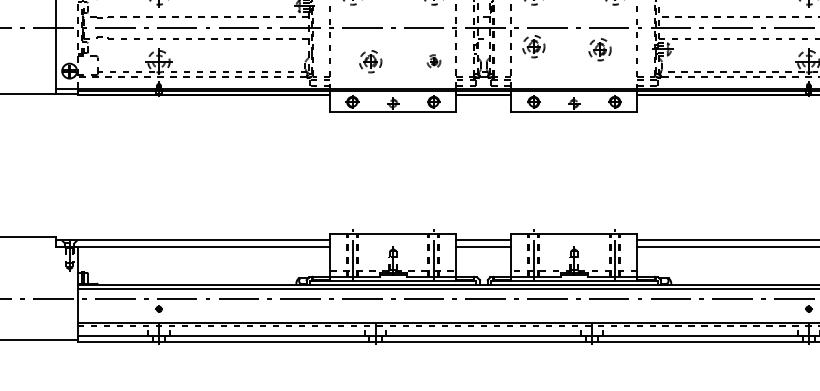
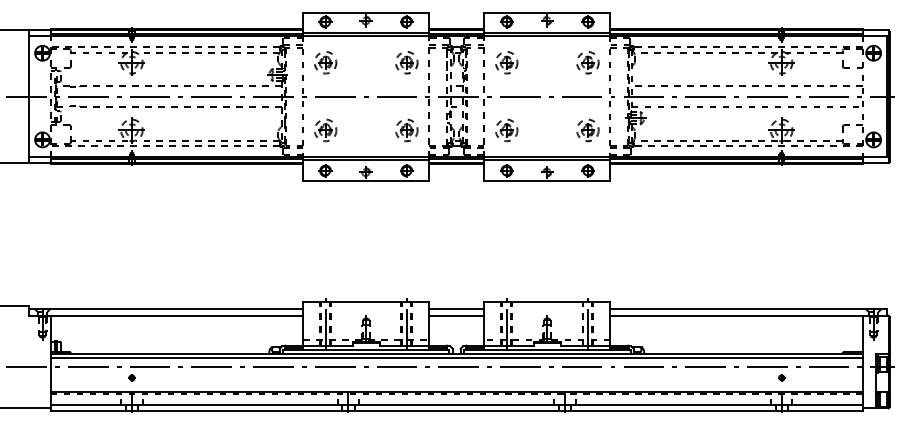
part: (533, 46) -> (506, 130), moved
part: (599, 49) -> (587, 130), moved
part: (370, 61) -> (325, 130), moved
part: (433, 61) -> (406, 130), size x1.67

